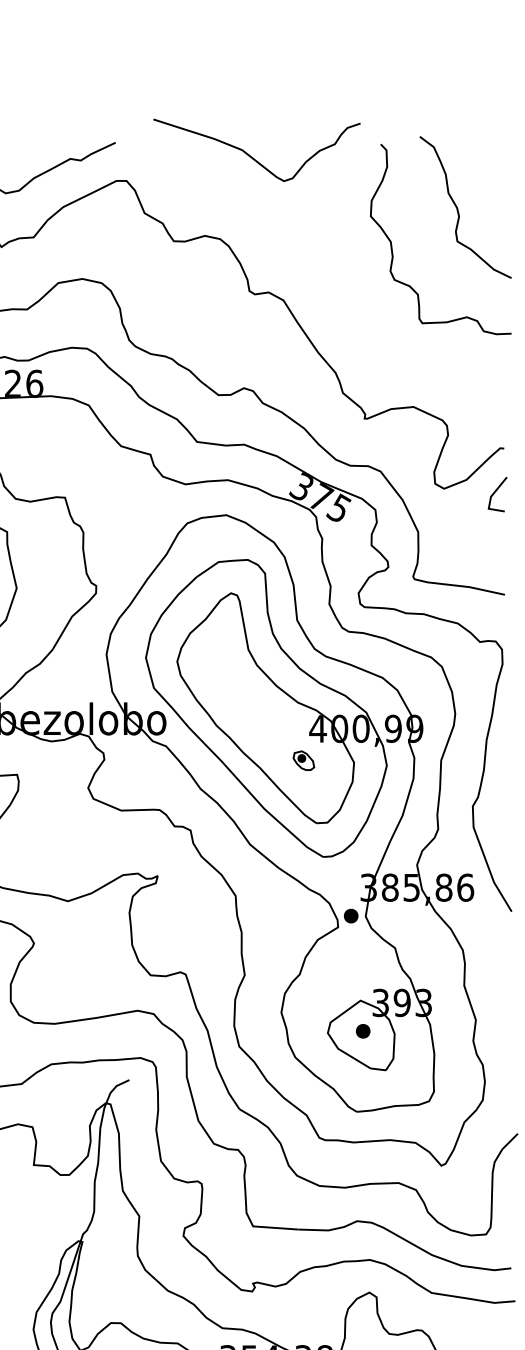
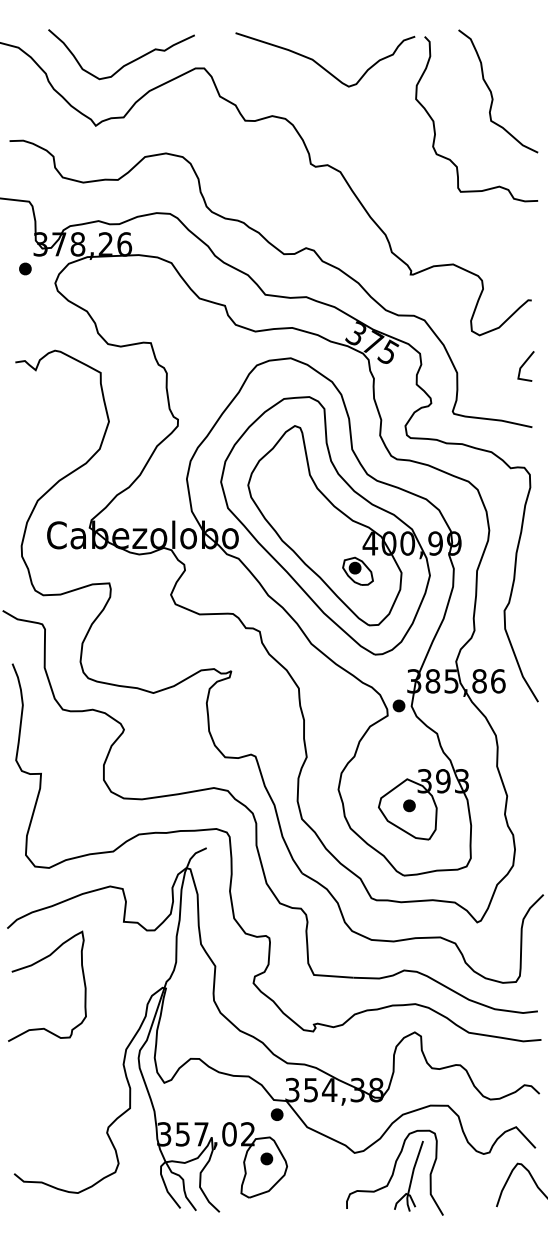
curve: (251, 155) -> (320, 64), moved
line: (494, 494) -> (523, 366), moved
part: (303, 759) -> (357, 570), size x1.67

